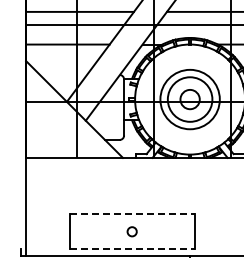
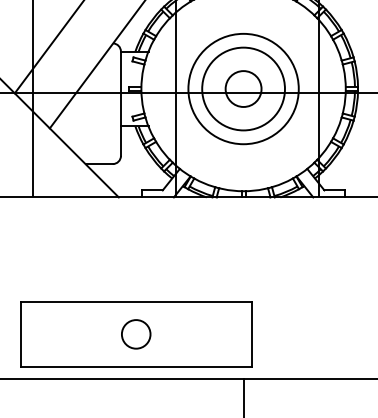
line: (132, 214) -> (136, 302), dashed -> solid
circle: (131, 231) -> (134, 334), size x1.67
line: (132, 249) -> (136, 367), dashed -> solid

